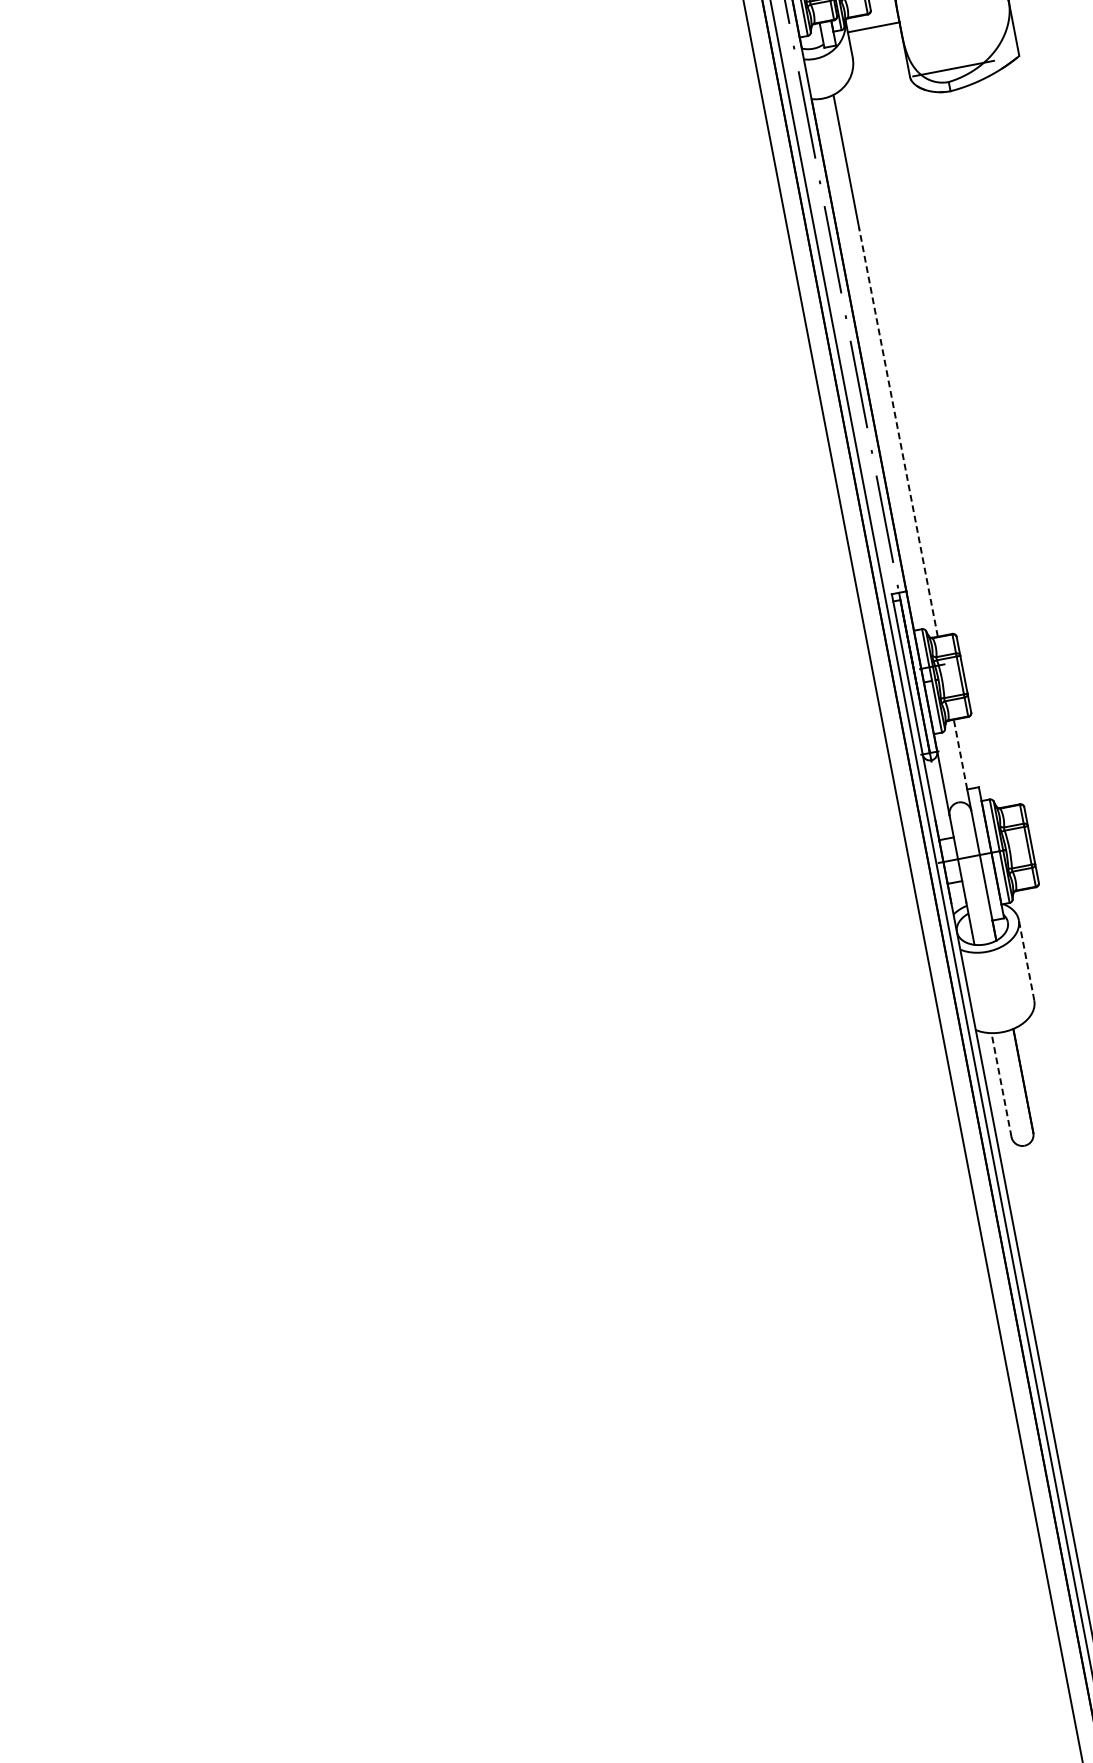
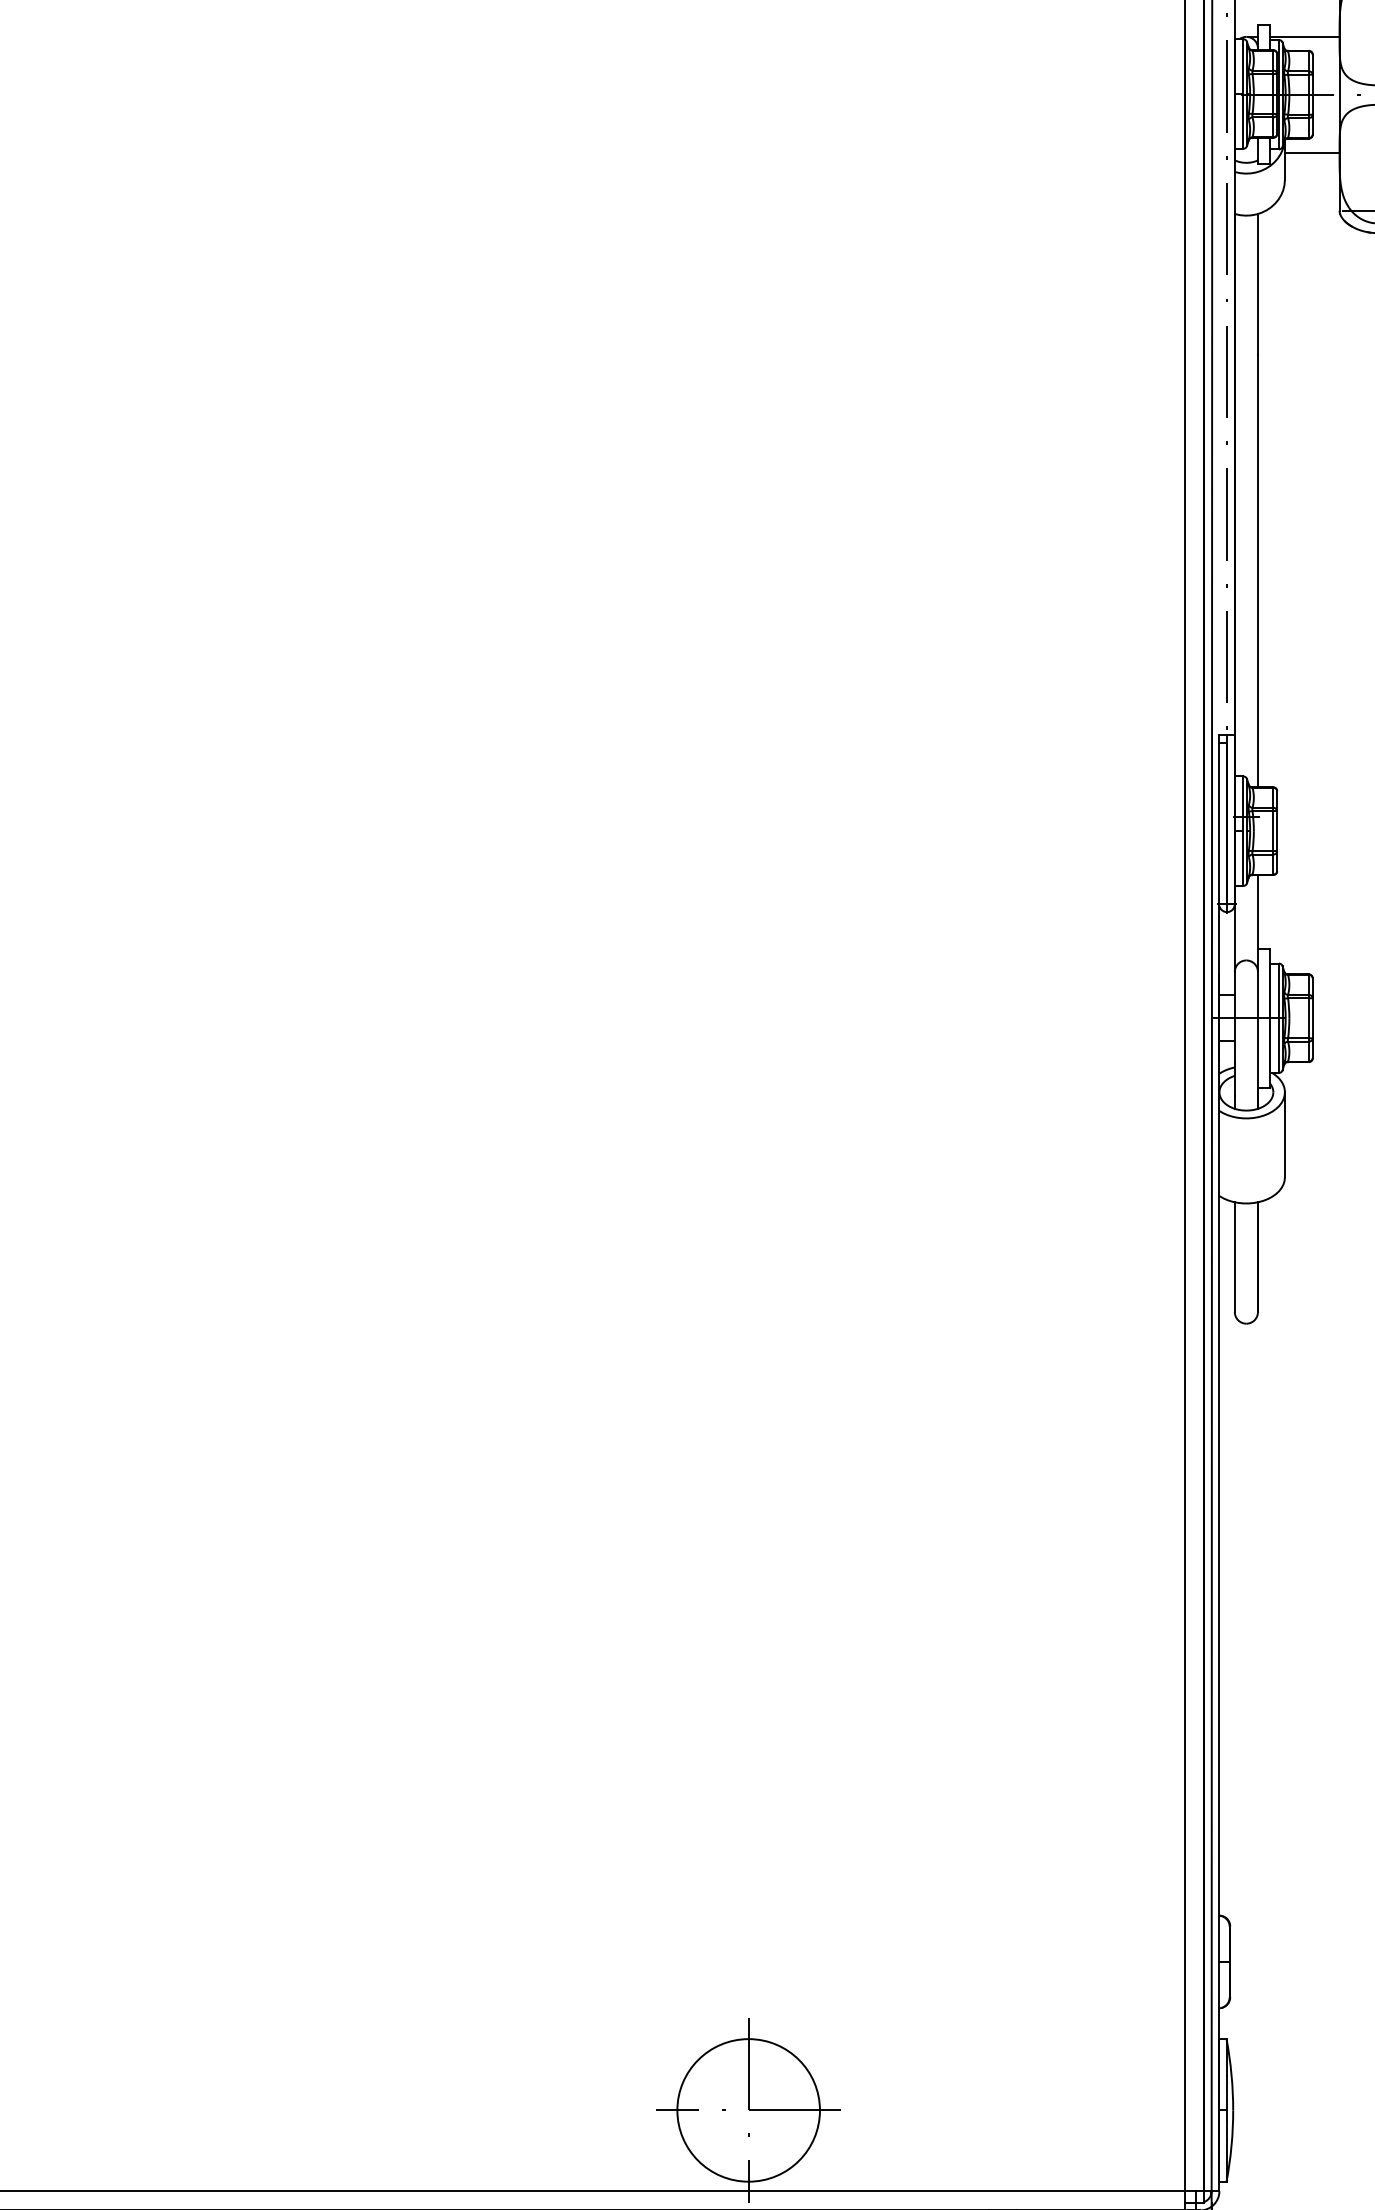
line: (898, 432) -> (1257, 571), dashed -> solid
line: (960, 754) -> (1257, 911), dashed -> solid
line: (1026, 960) -> (1284, 1134), dashed -> solid
line: (1001, 1085) -> (1234, 1257), dashed -> solid

